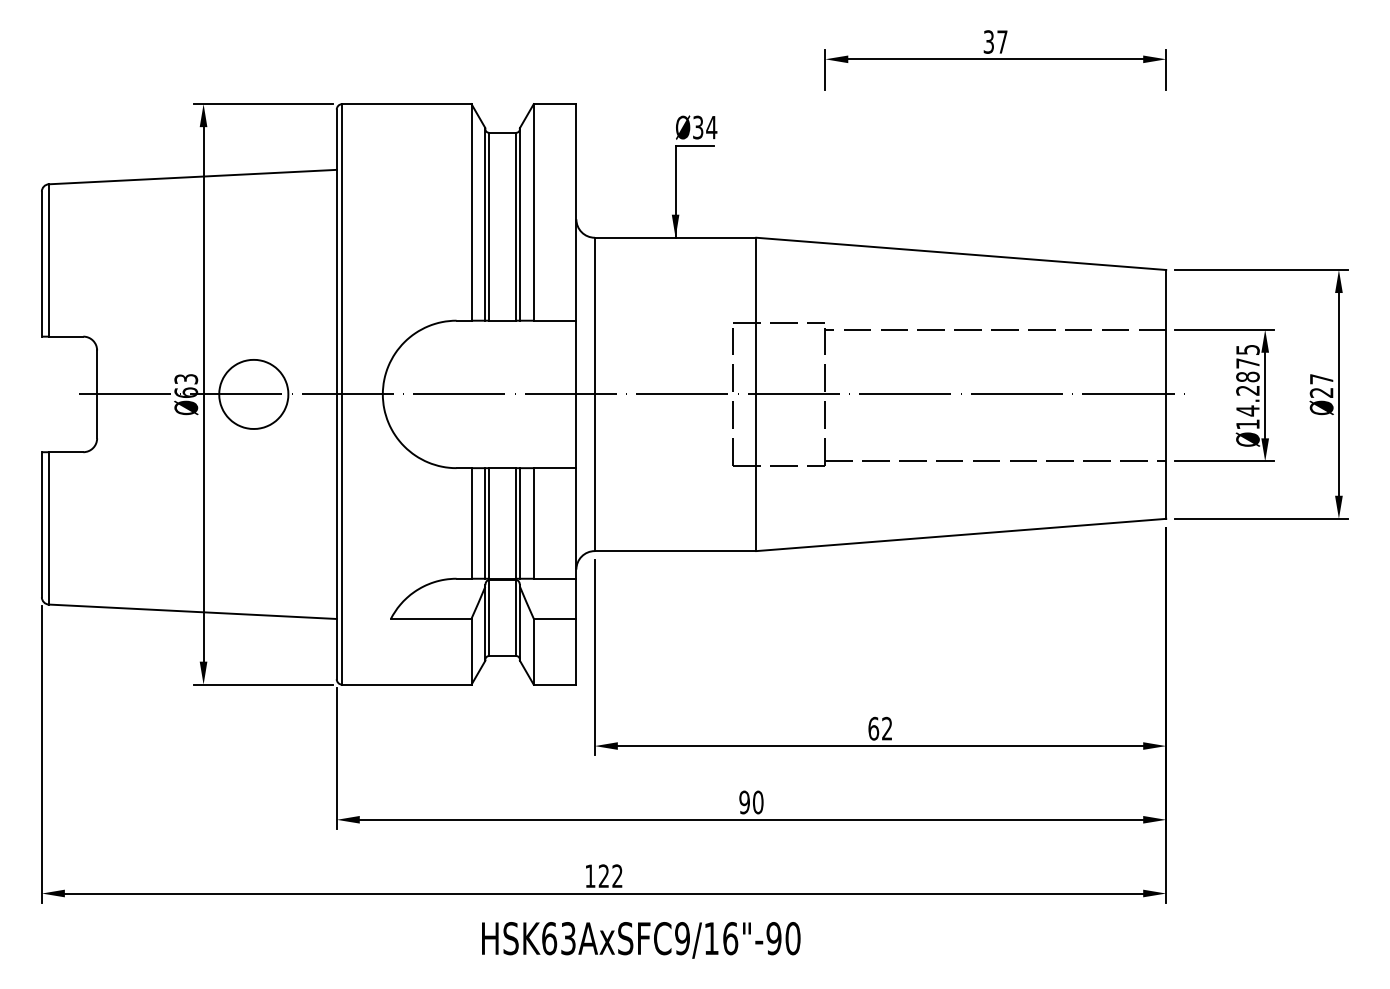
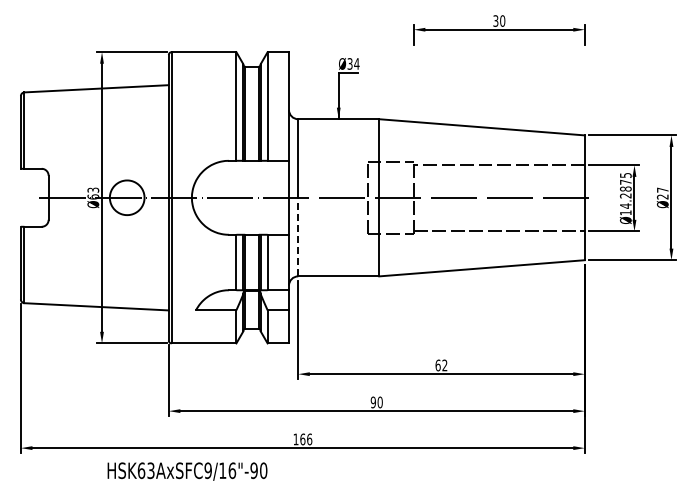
text: (1002, 40) -> (502, 20), 37 -> 30
line: (595, 471) -> (298, 236), solid -> dashed
text: (611, 876) -> (306, 439), 122 -> 166
text: (641, 940) -> (187, 471), moved

